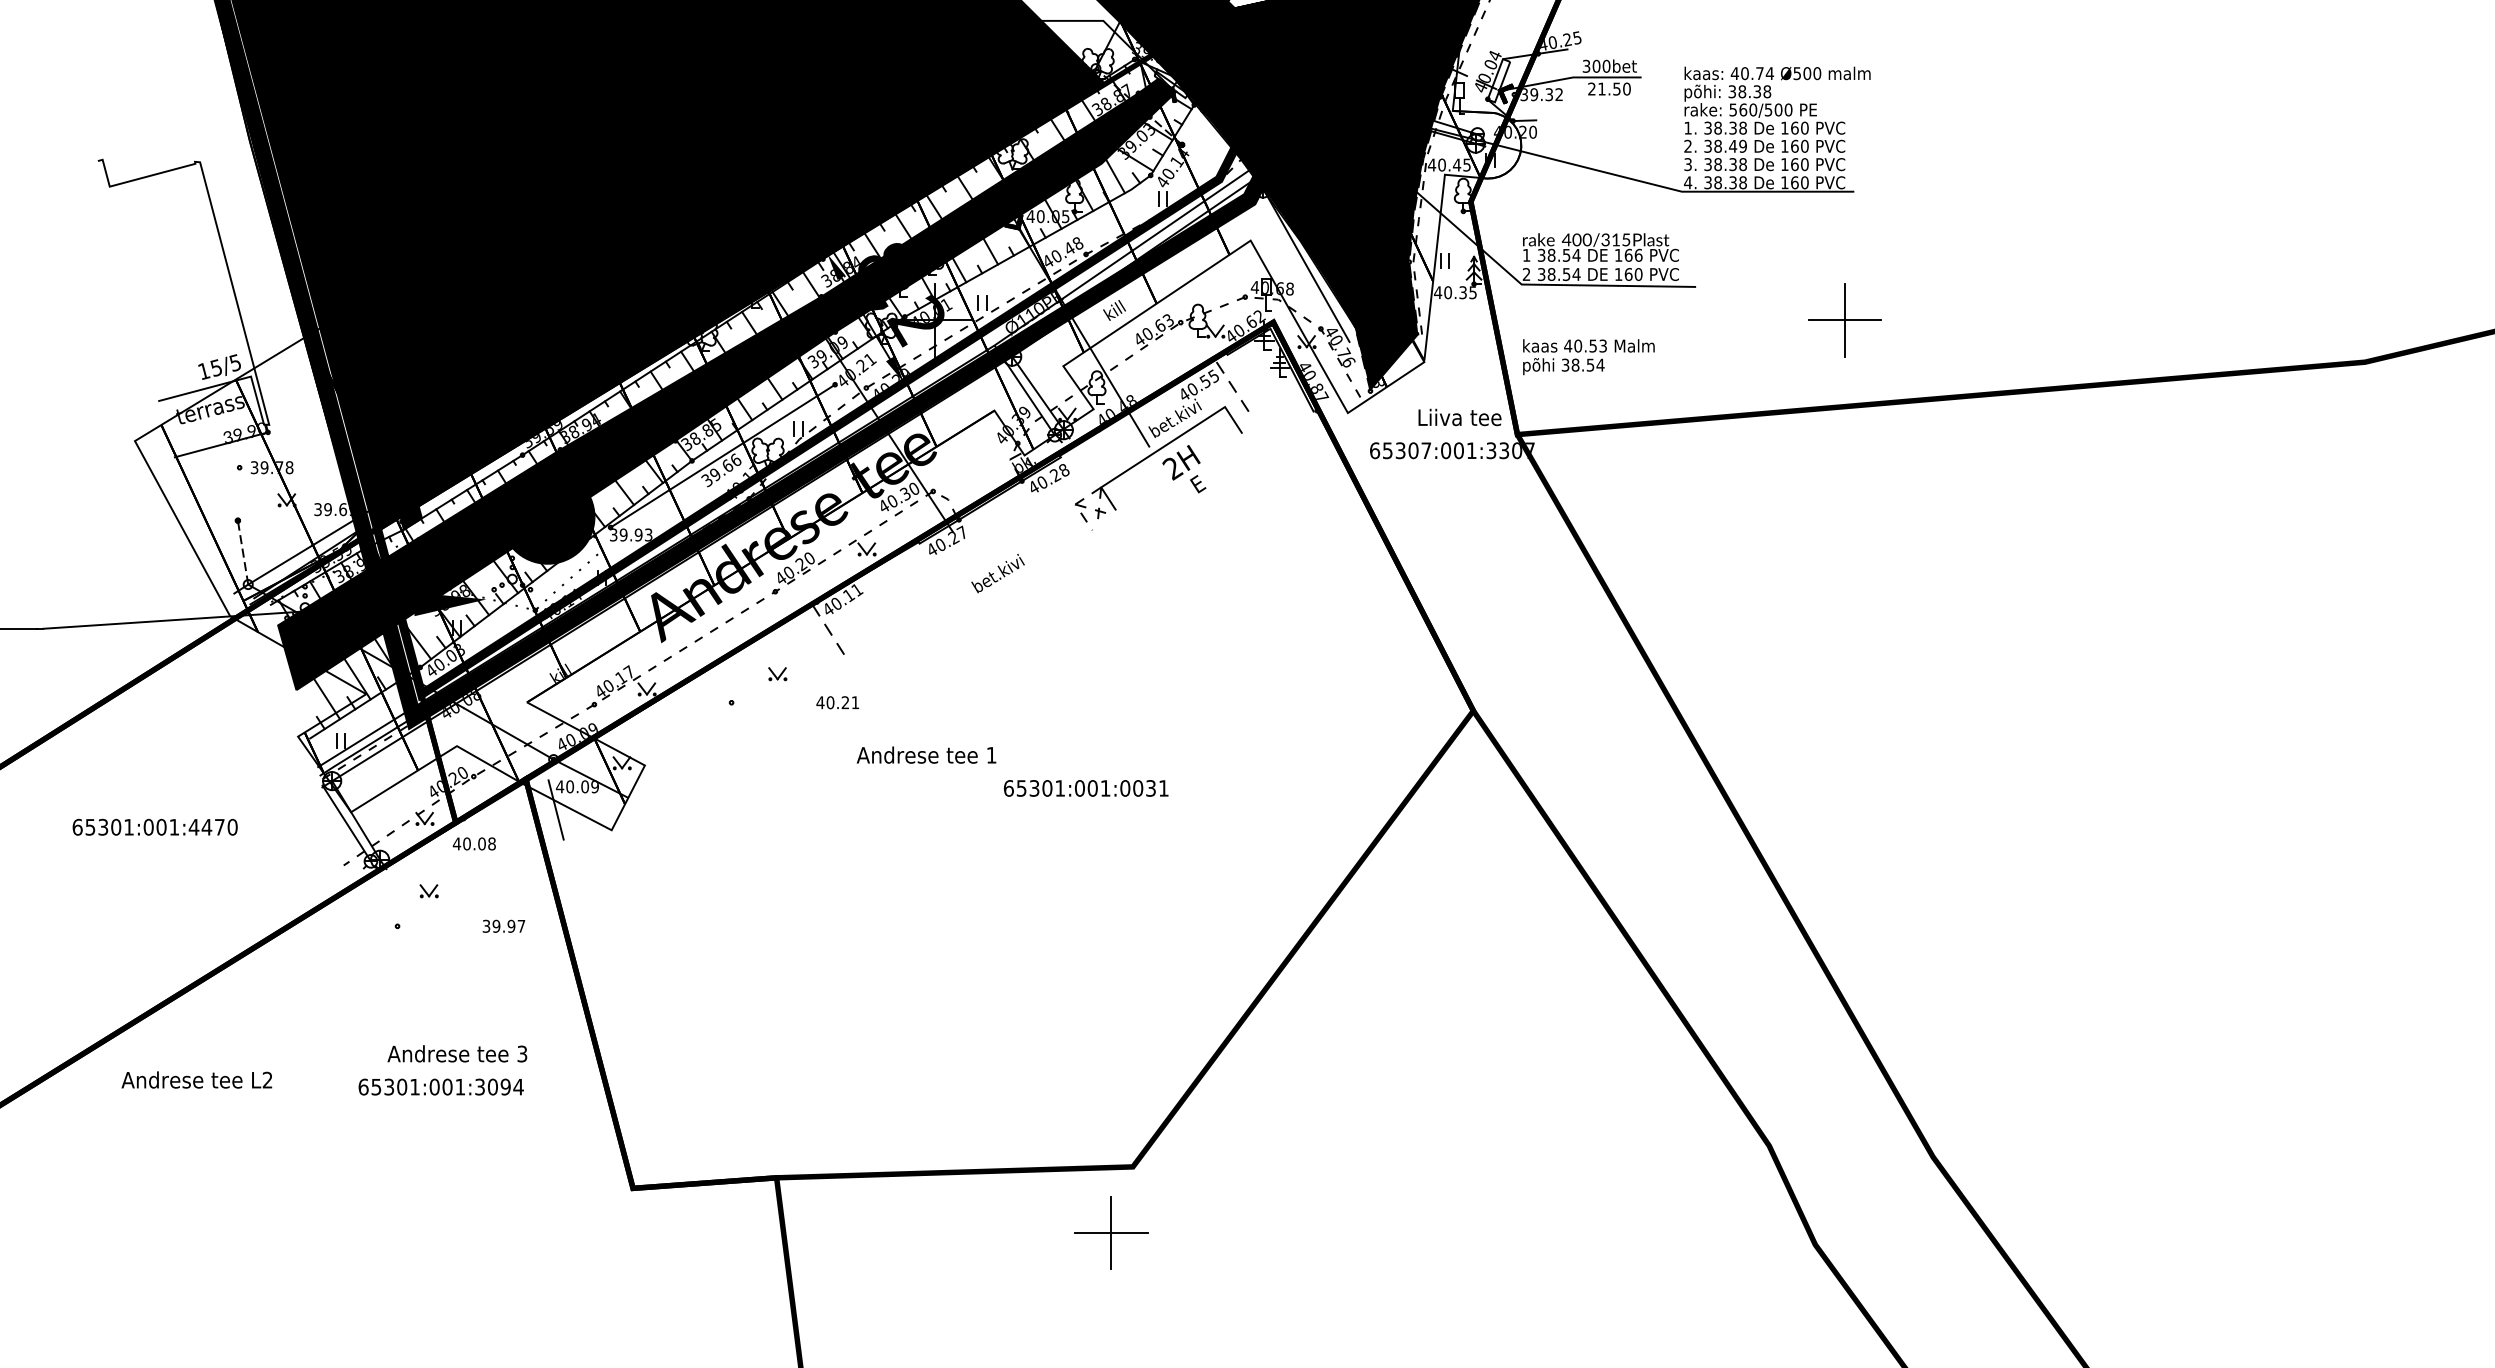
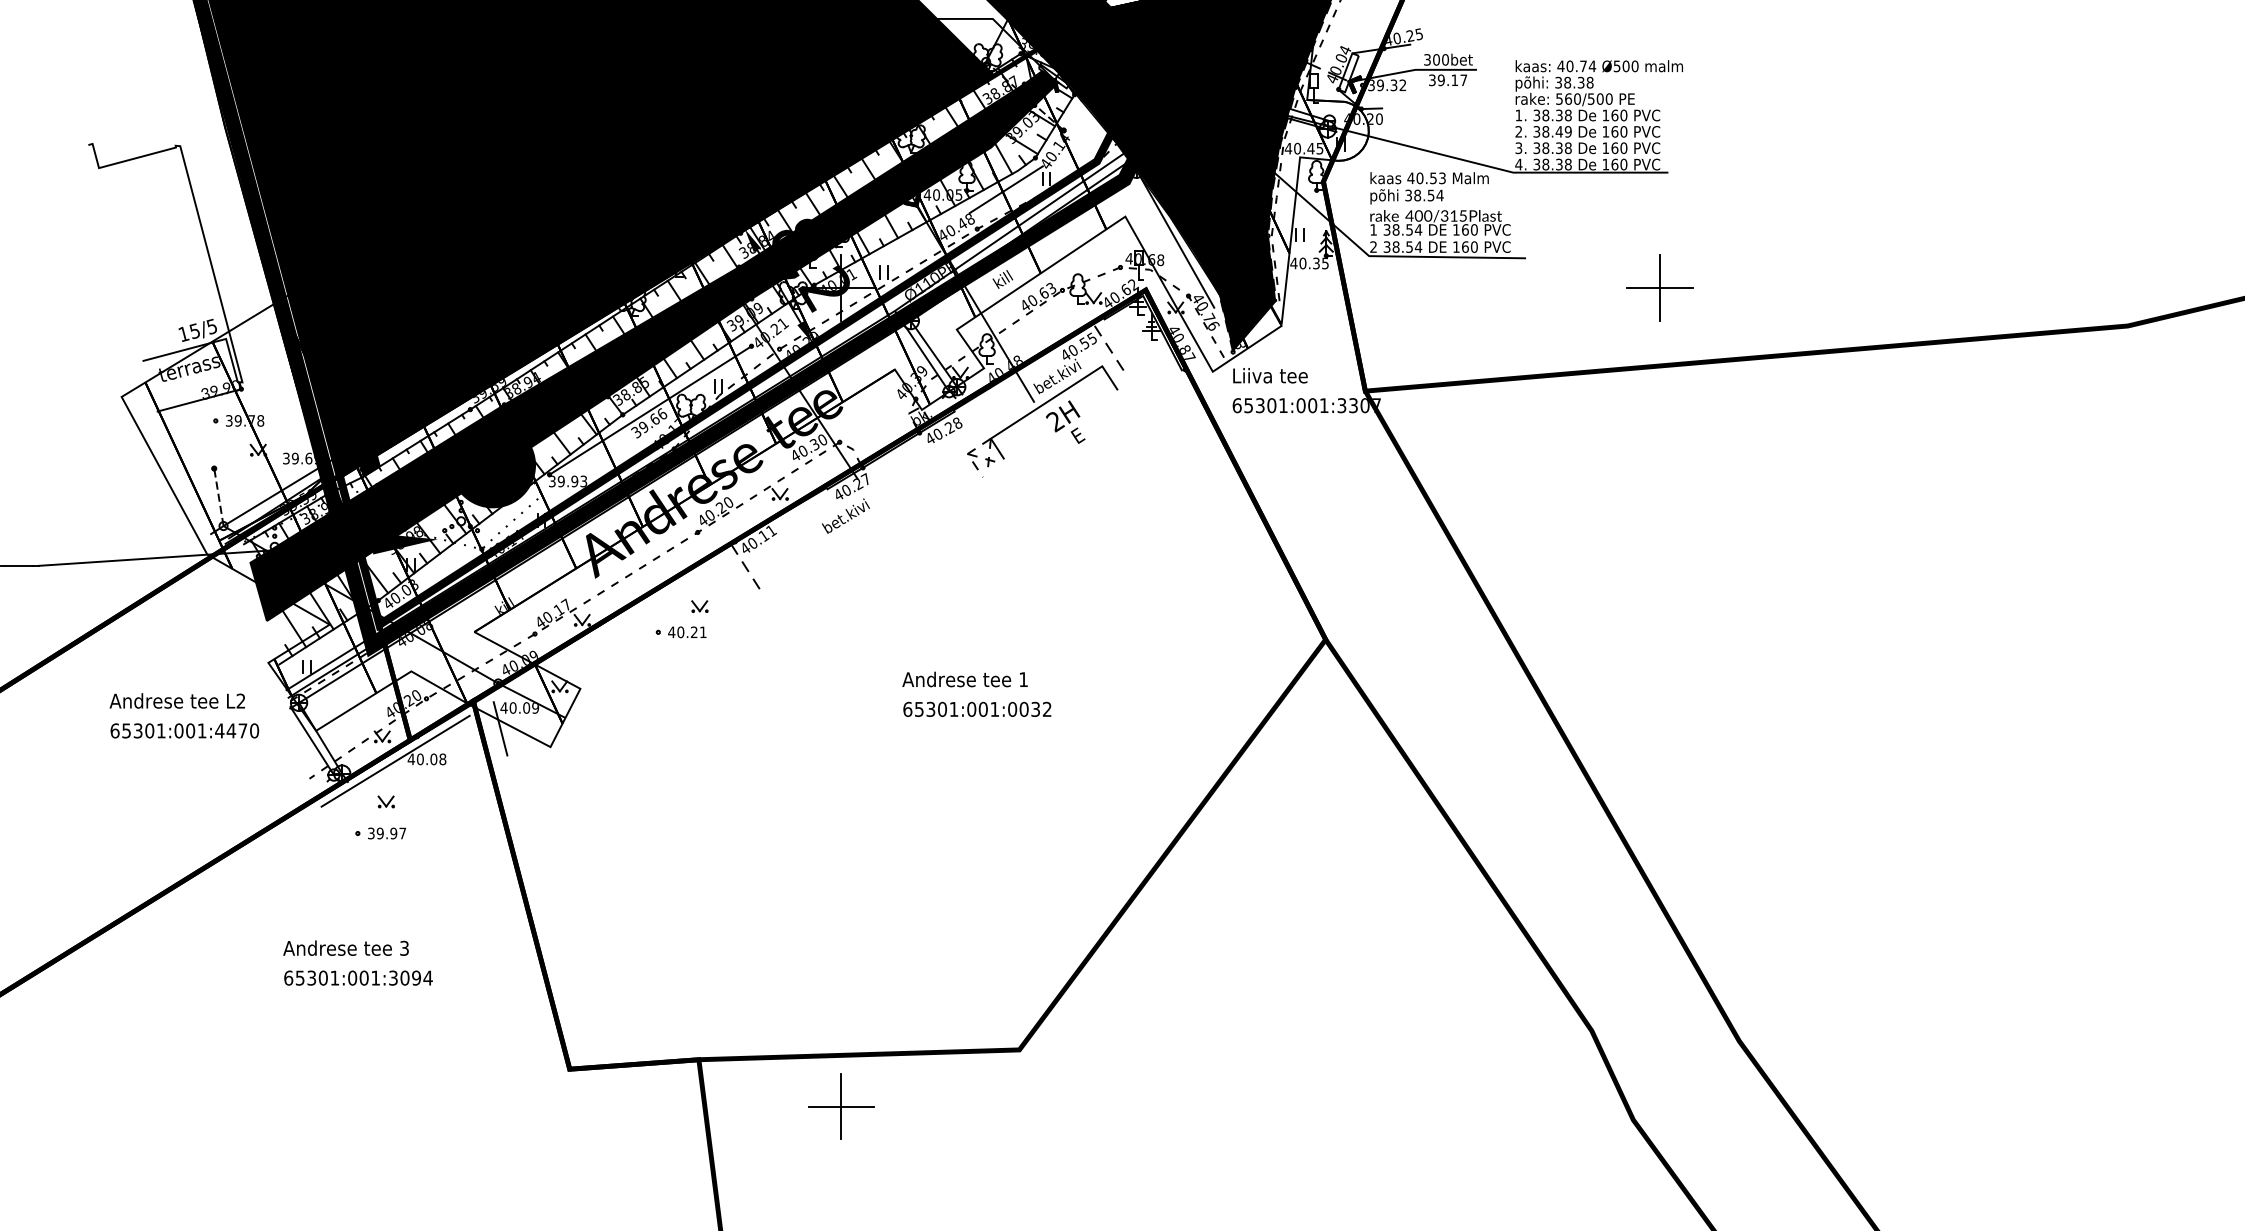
text: (1609, 88) -> (1448, 79), 21.50 -> 39.17
line: (1117, 210) -> (1005, 189), added
text: (1638, 254) -> (1474, 229), 166 -> 160
text: (1588, 357) -> (1429, 188), moved
text: (1459, 417) -> (1270, 375), moved
text: (1426, 450) -> (1283, 405), 65307:001:3307 -> 65301:001:3307
text: (997, 573) -> (845, 516), moved
text: (837, 702) -> (687, 632), moved
text: (926, 754) -> (965, 678), moved
text: (1163, 788) -> (1046, 709), 65301:001:0031 -> 65301:001:0032
text: (154, 826) -> (184, 730), moved
line: (439, 845) -> (395, 760), added
text: (503, 925) -> (386, 832), moved
text: (457, 1053) -> (346, 947), moved
text: (196, 1079) -> (177, 700), moved
text: (440, 1086) -> (357, 977), moved
part: (1111, 1232) -> (841, 1106), moved

